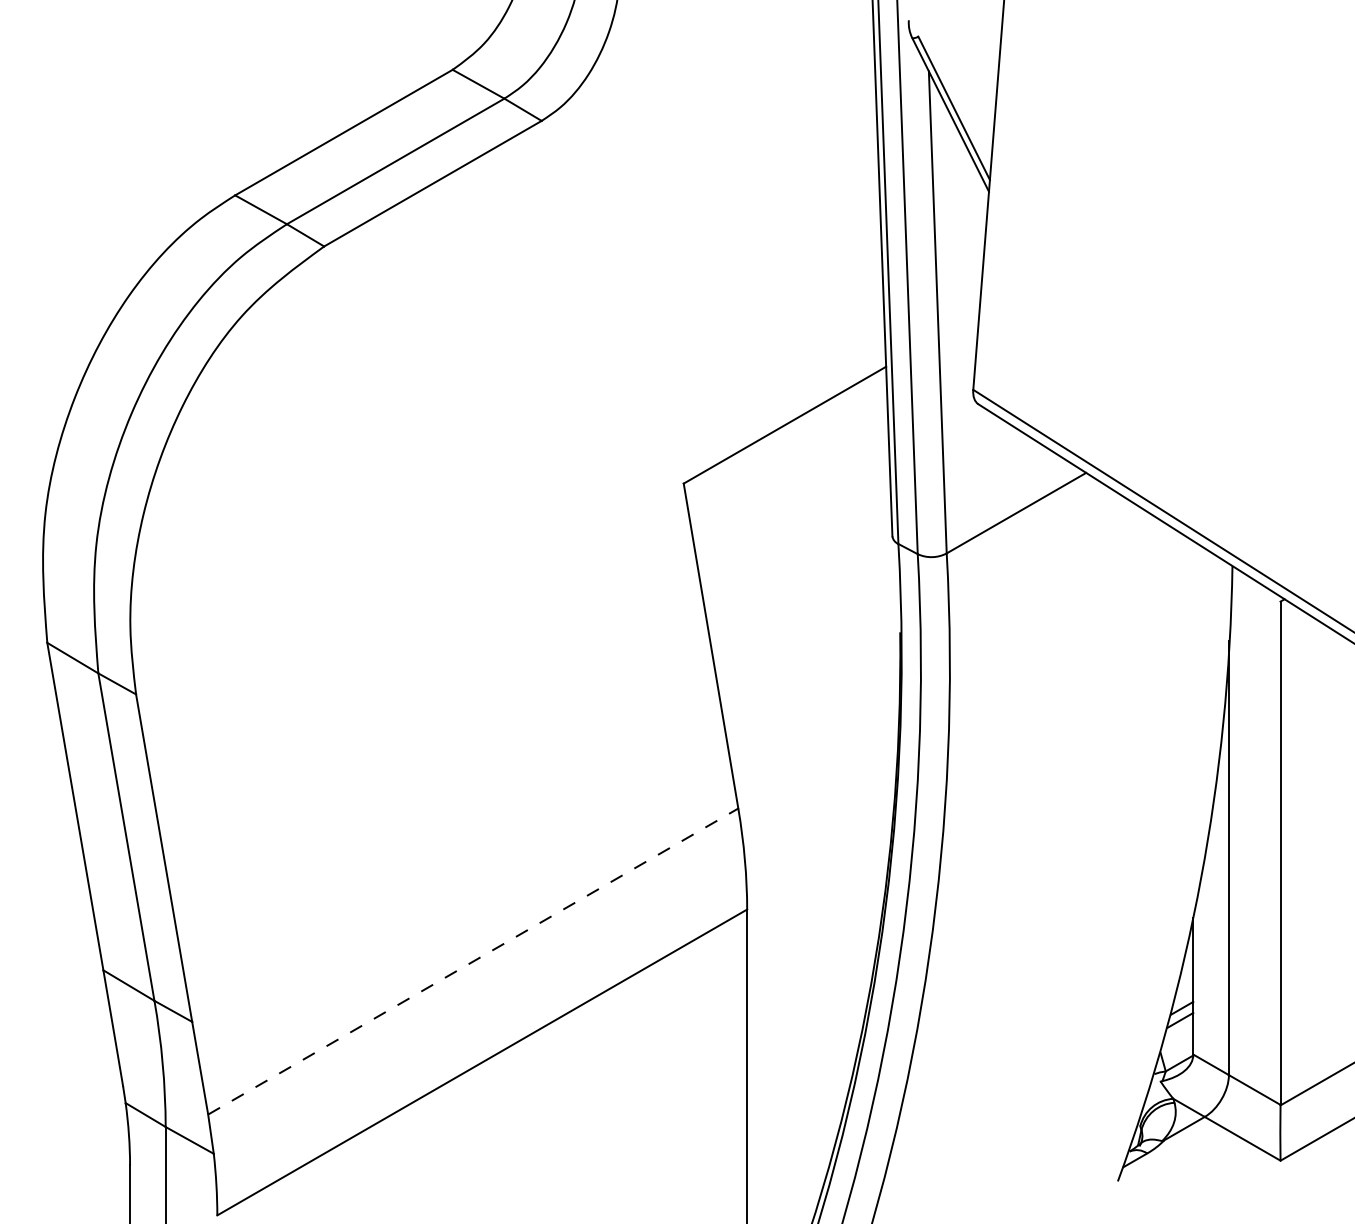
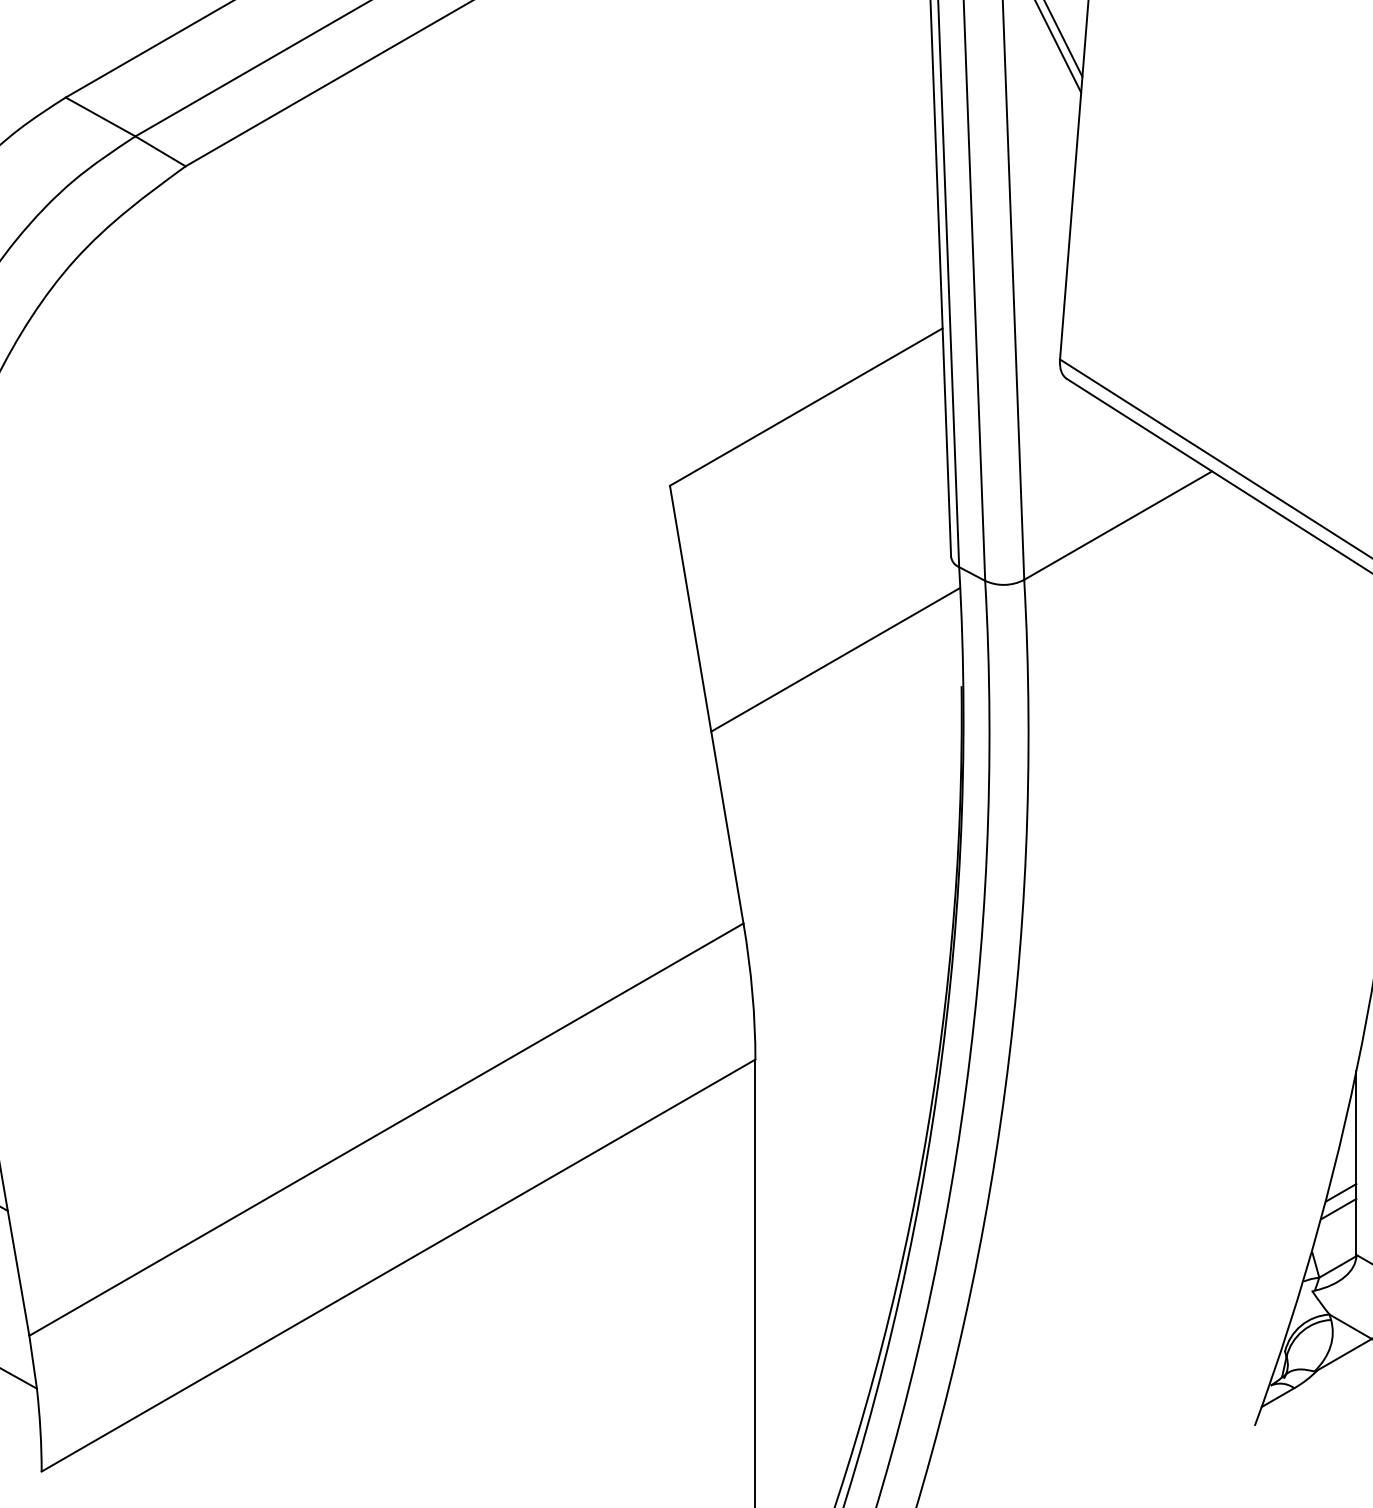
line: (806, 612) -> (835, 659), added
line: (473, 961) -> (386, 1129), dashed -> solid

